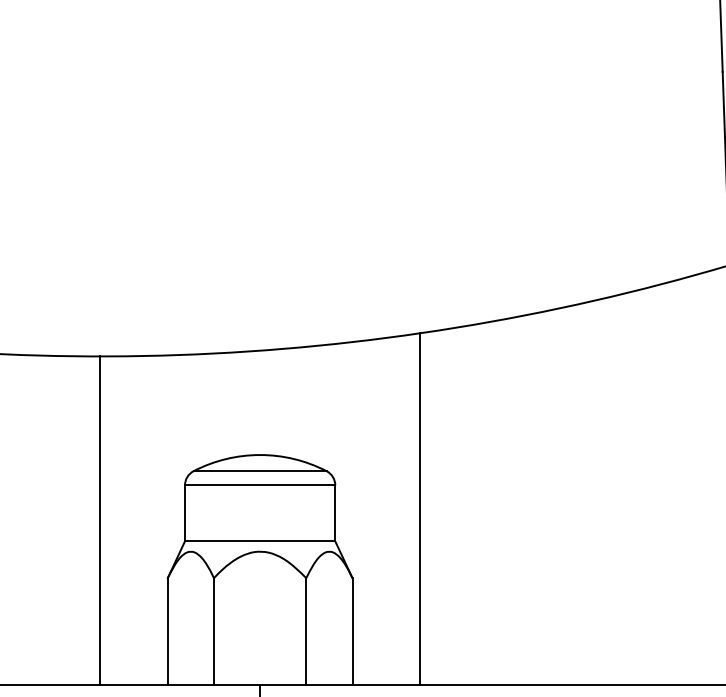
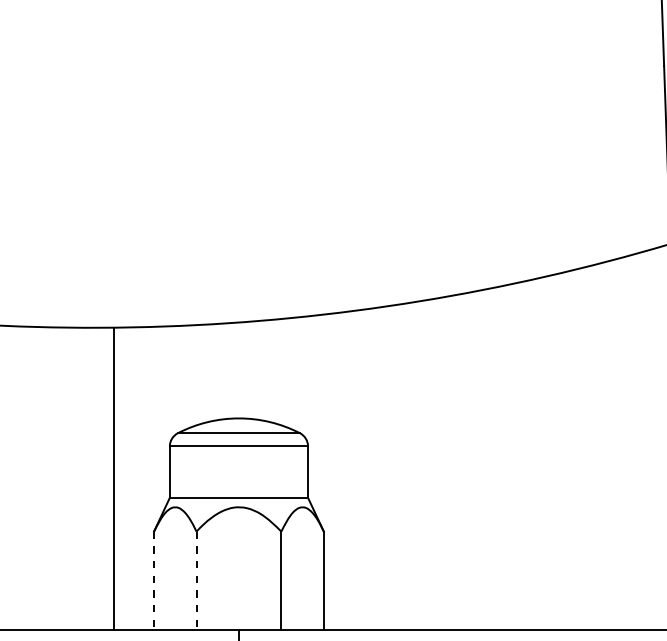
line: (420, 509) -> (386, 468), removed
line: (100, 520) -> (114, 478), moved
line: (167, 631) -> (153, 580), solid -> dashed
line: (214, 631) -> (196, 580), solid -> dashed

